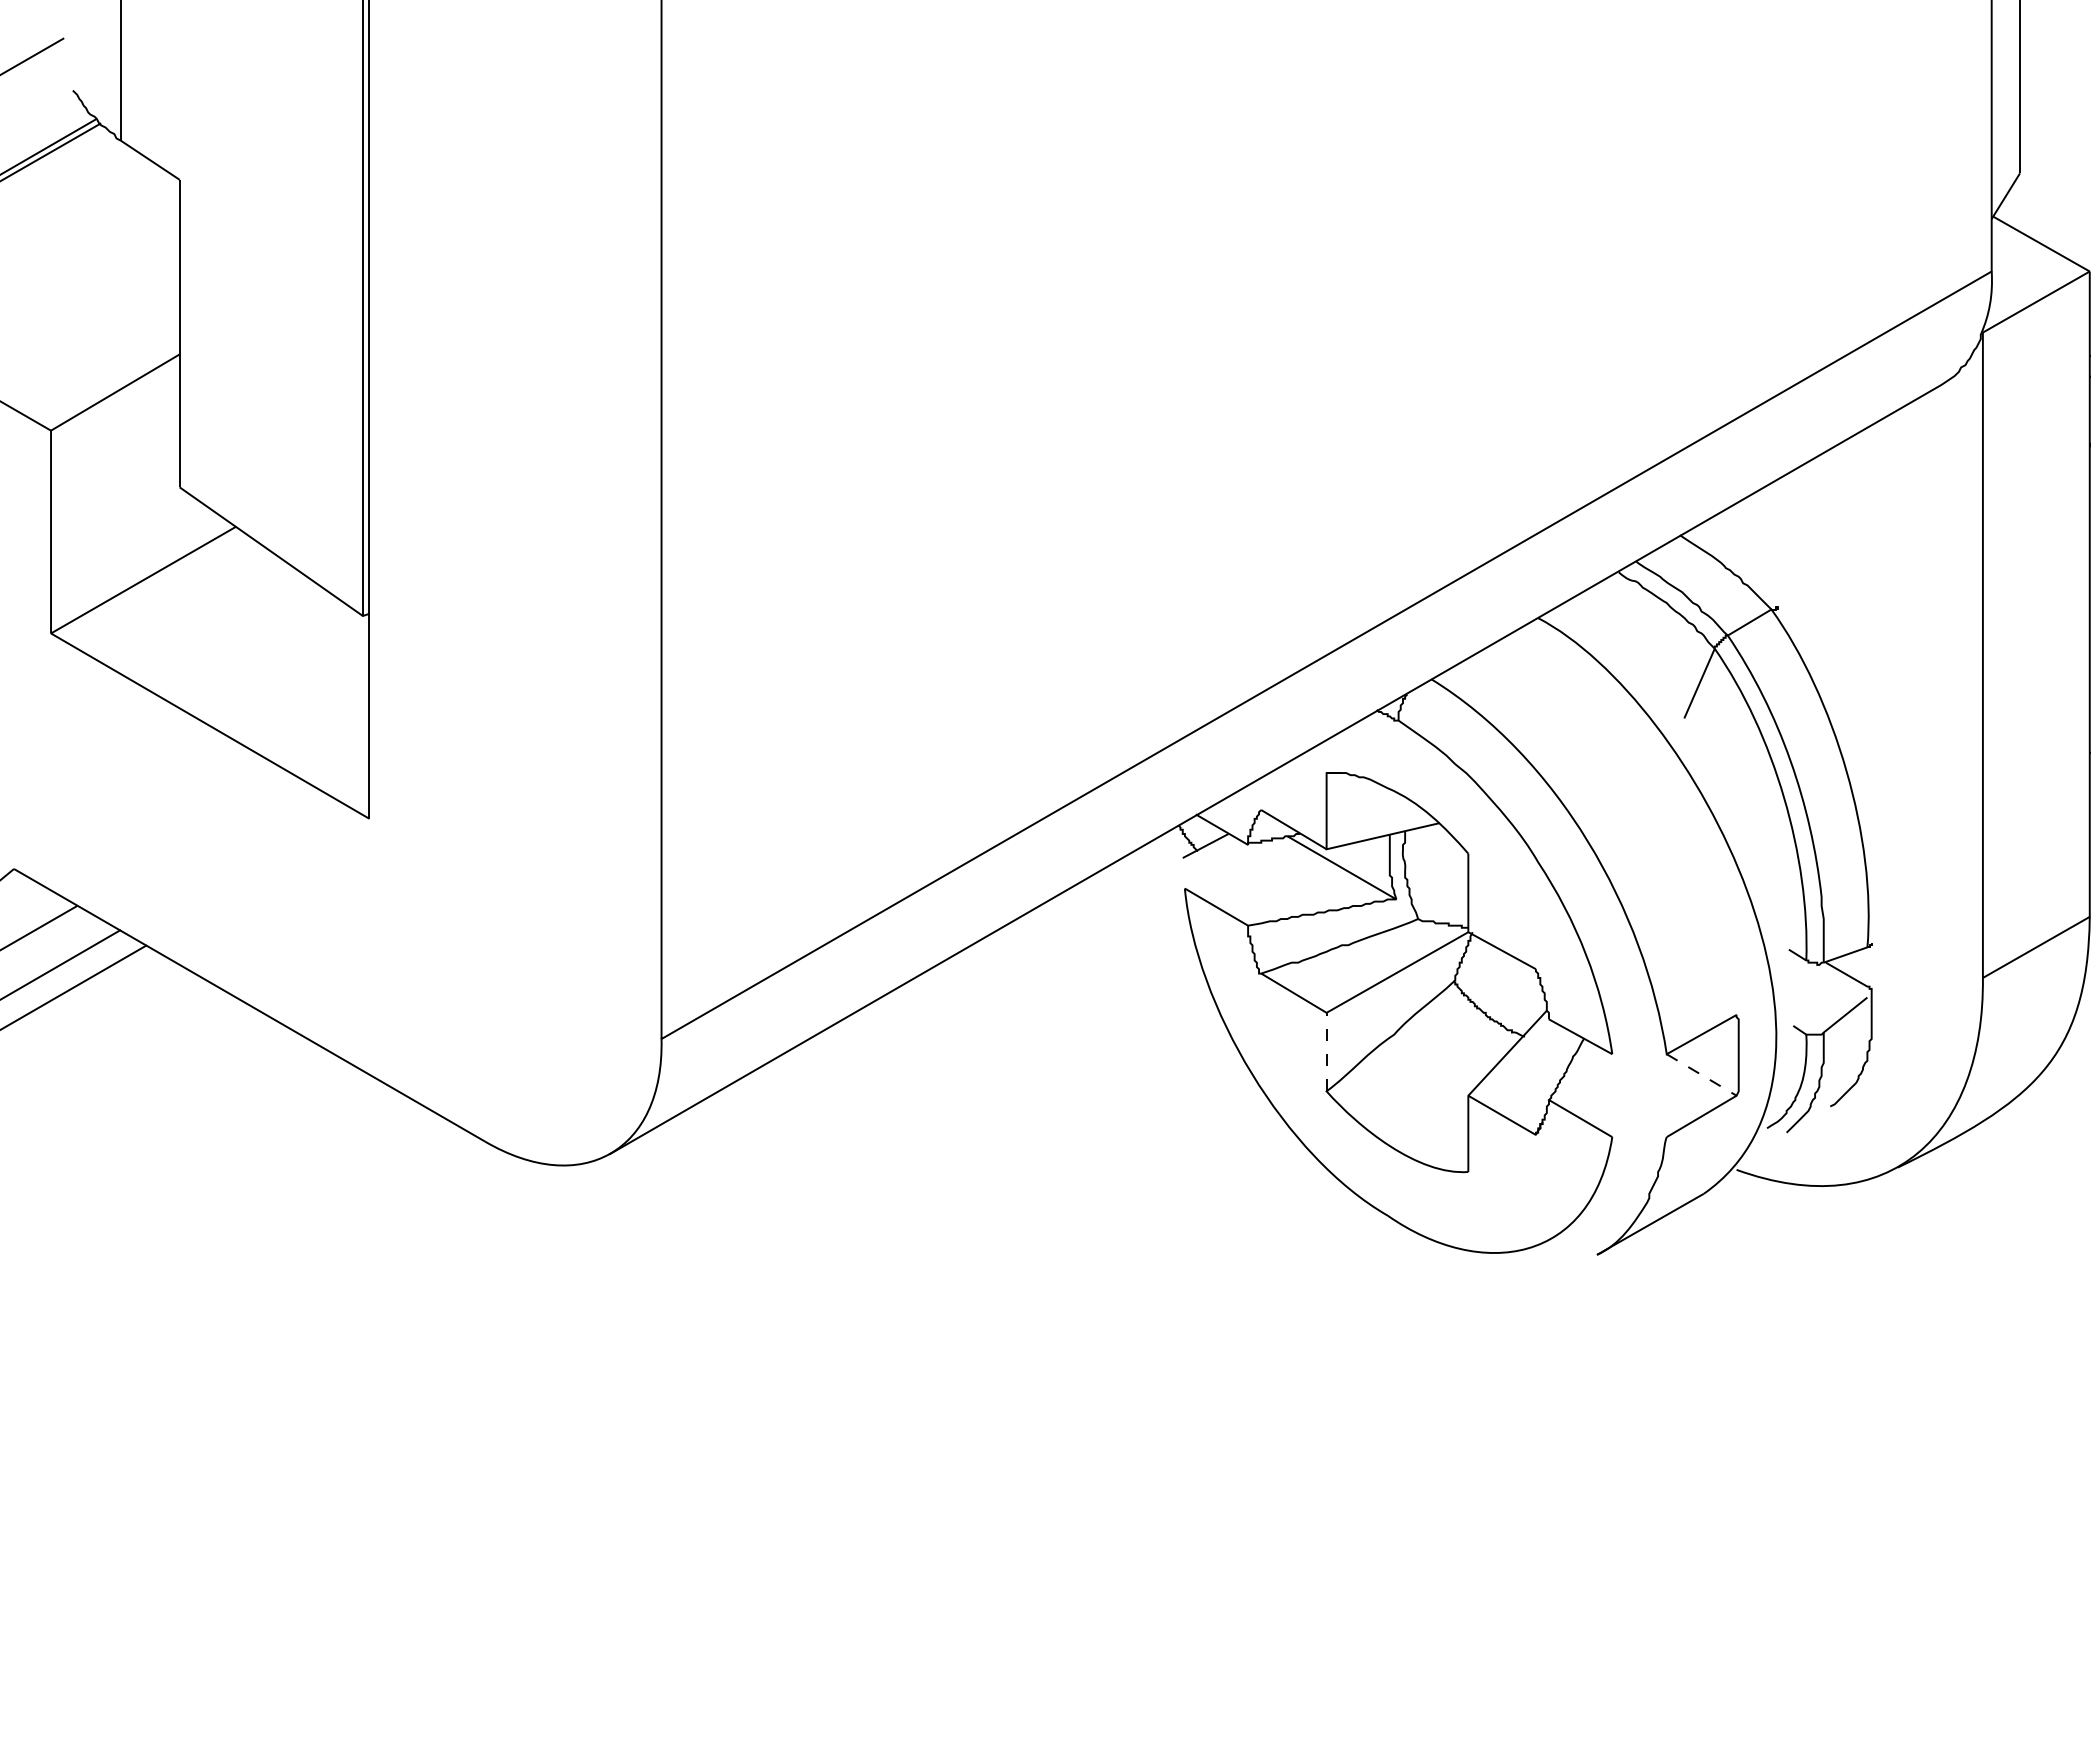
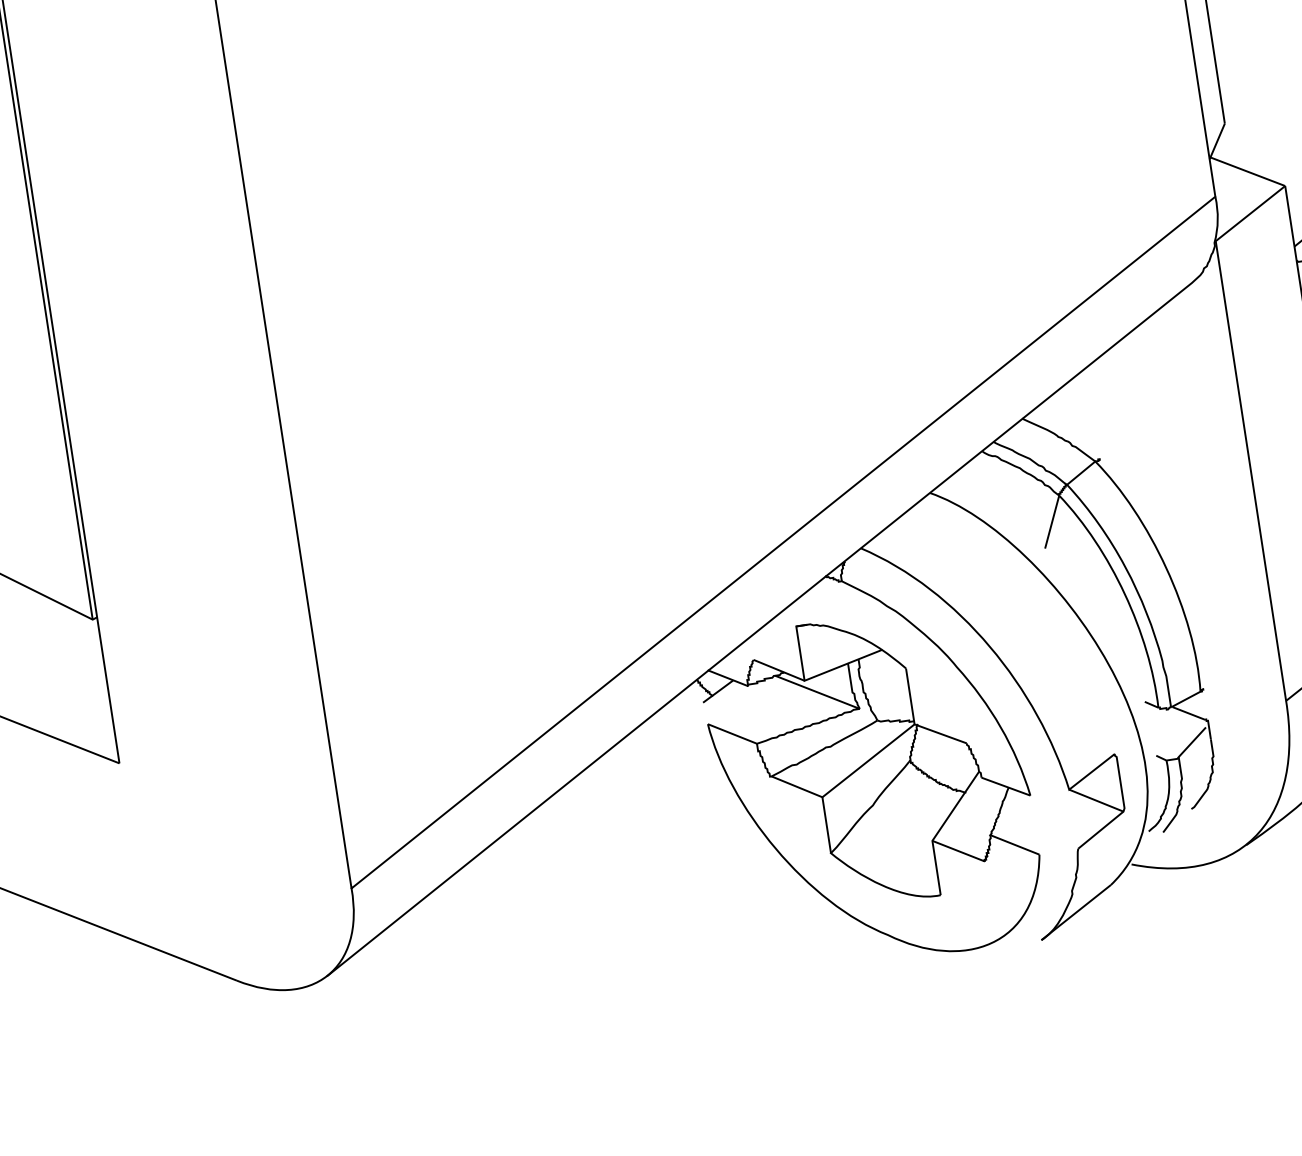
line: (1326, 1051) -> (826, 824), dashed -> solid
line: (1701, 1074) -> (1096, 800), dashed -> solid

